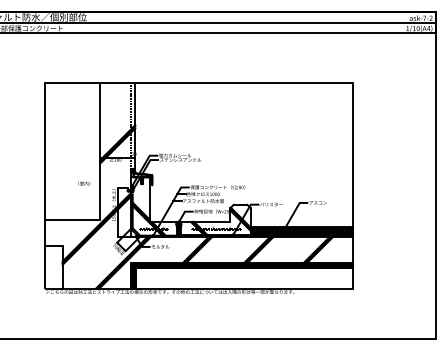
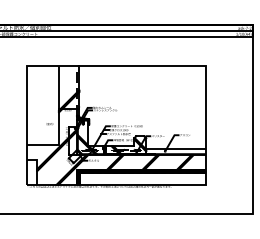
hatch: (301, 231) -> (175, 151), removed

